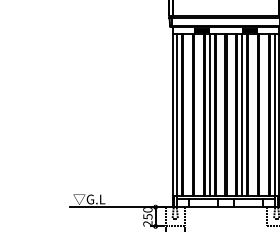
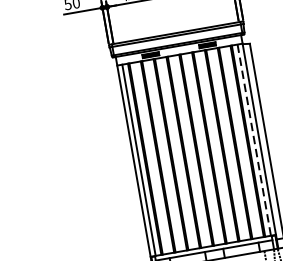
line: (209, 114) -> (176, 153), removed
line: (242, 114) -> (216, 146), removed
line: (274, 114) -> (254, 139), solid -> dashed

